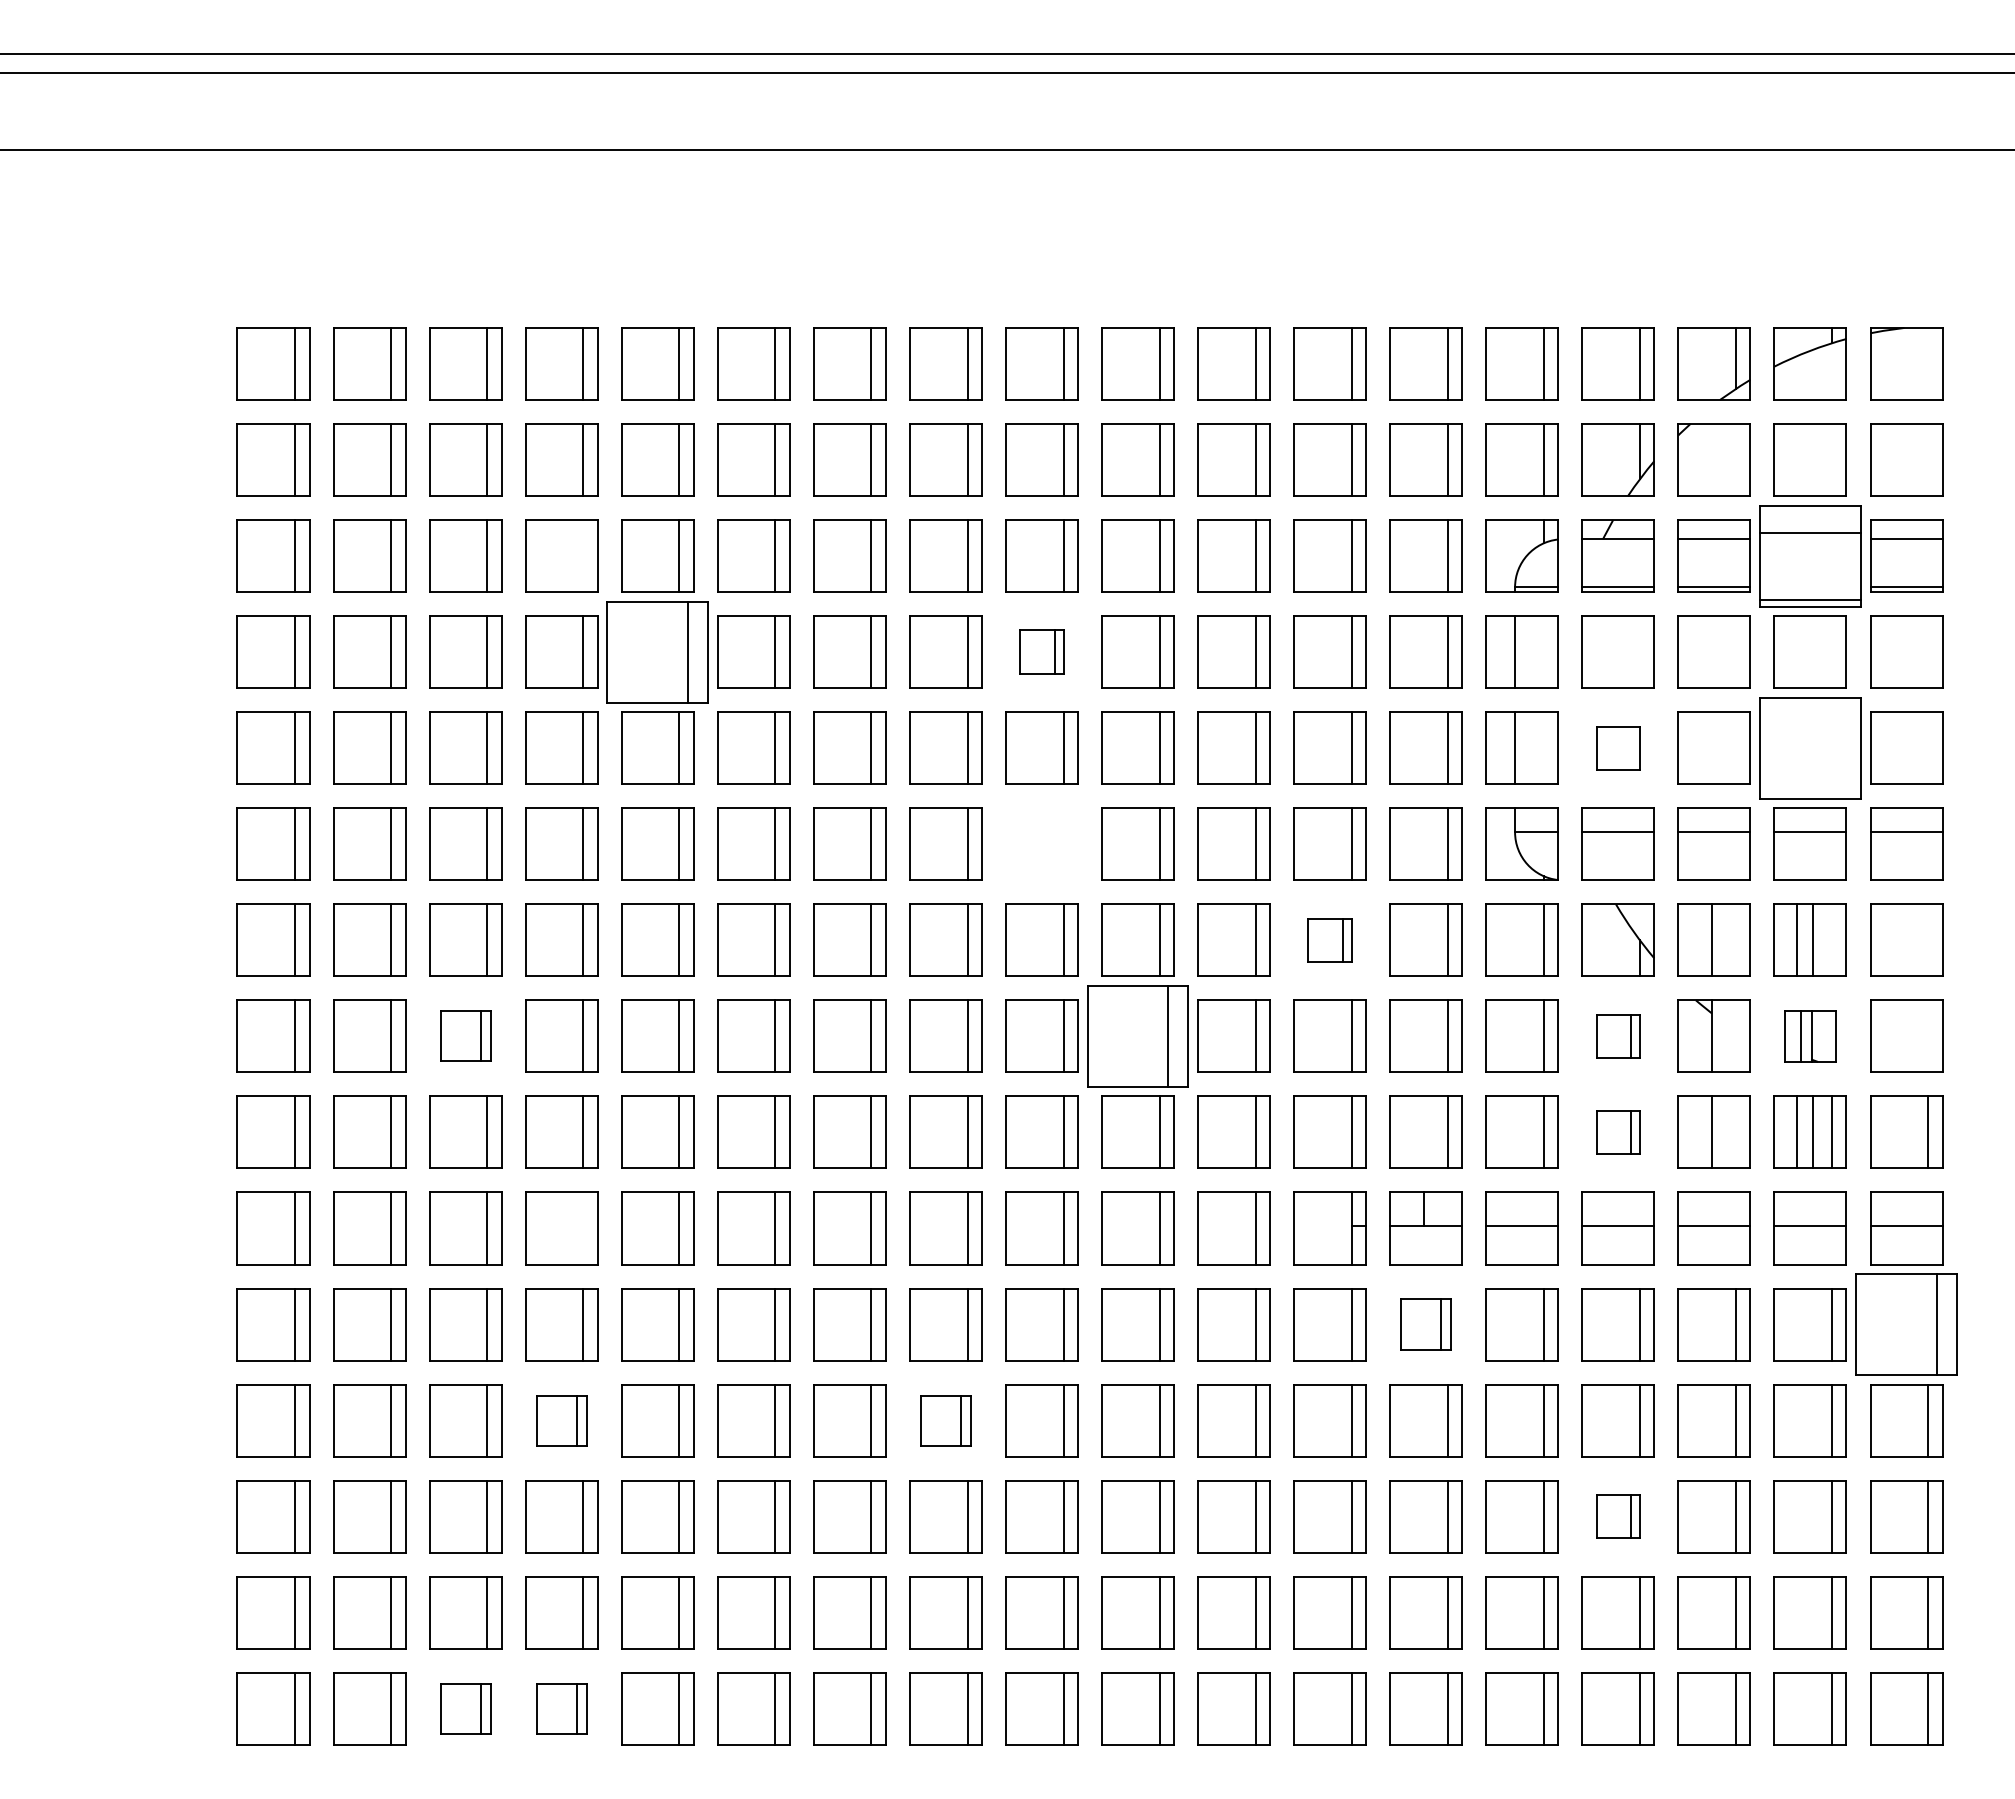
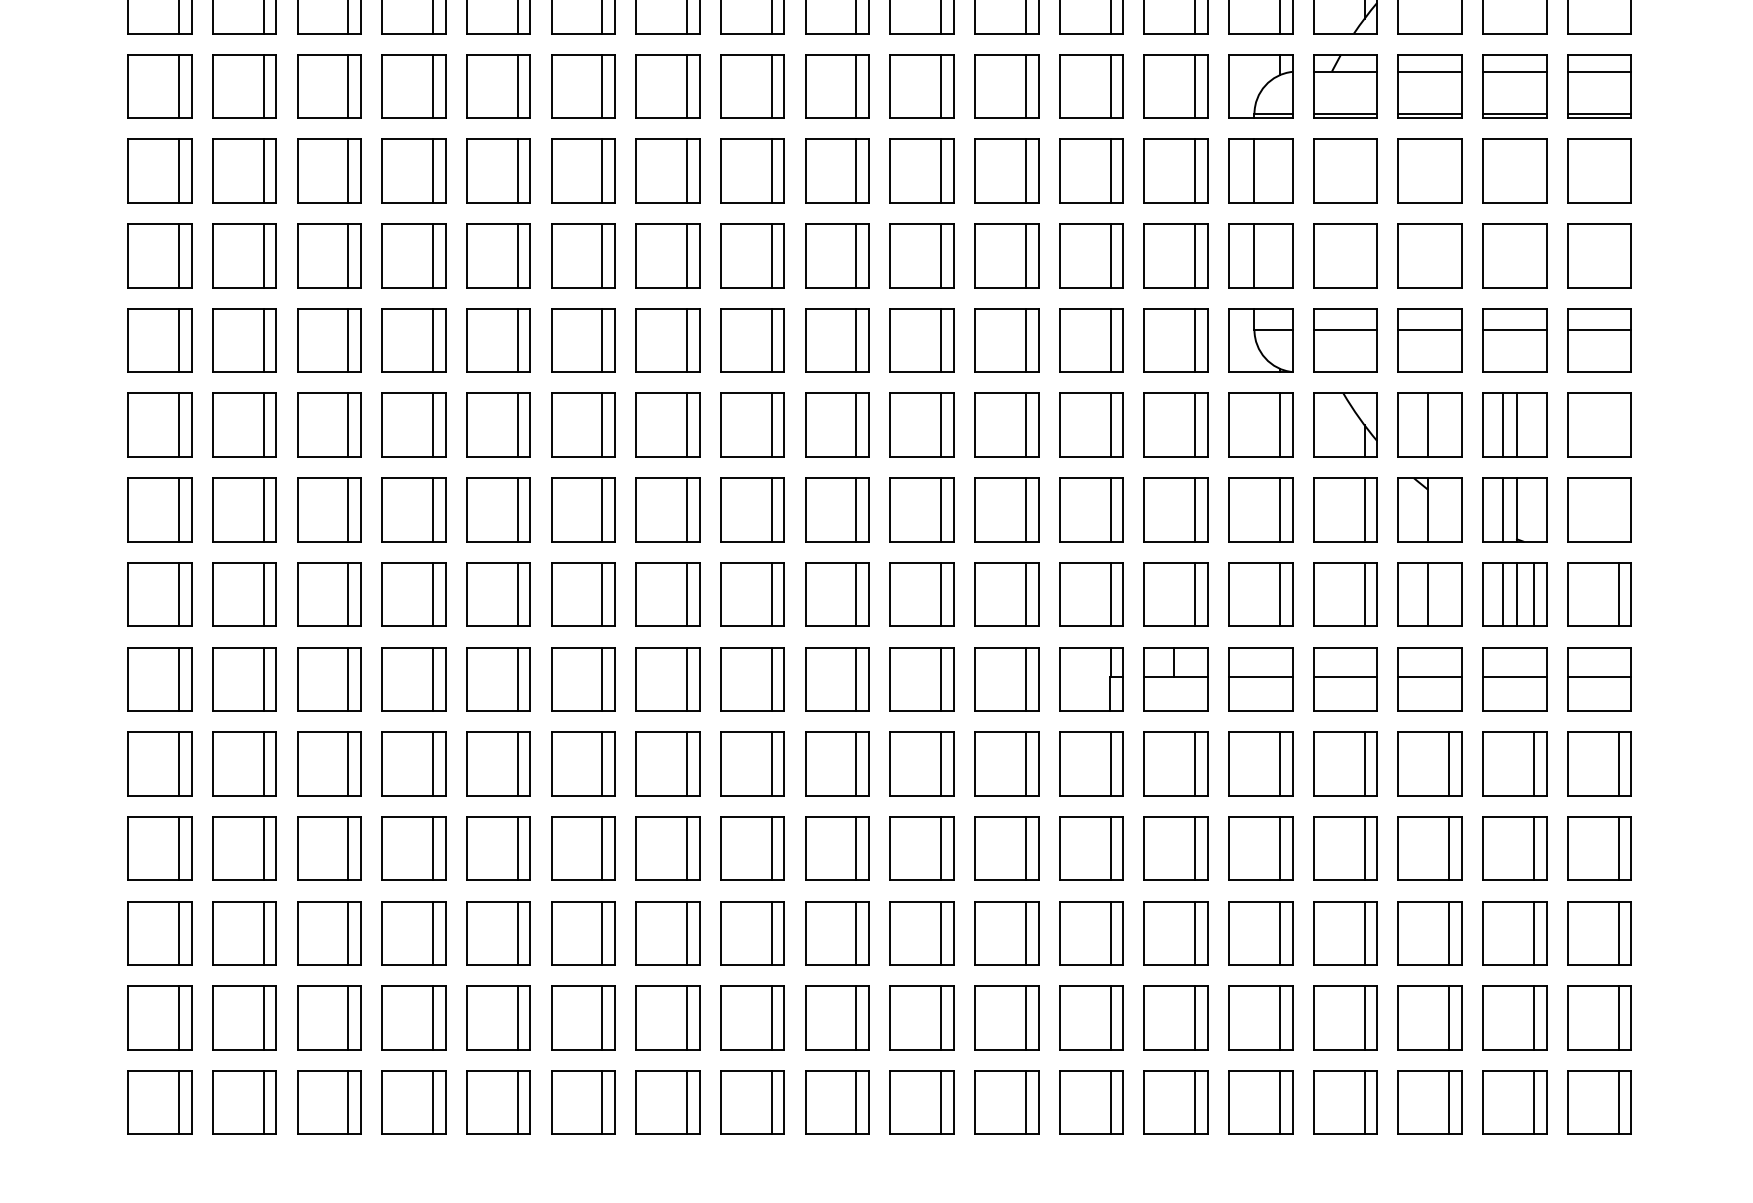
part: (1809, 555) -> (1514, 85), size x0.71
line: (583, 556) -> (433, 86), added
part: (657, 651) -> (498, 170), size x0.71
part: (1041, 651) -> (836, 170), size x1.67
part: (1617, 747) -> (1344, 255), size x1.67
part: (1809, 747) -> (1514, 255), size x0.71
part: (1041, 843) -> (836, 339), added
part: (1329, 939) -> (1090, 424), size x1.67
part: (465, 1035) -> (329, 509), size x1.43
part: (1137, 1035) -> (921, 509), size x0.71
part: (1617, 1035) -> (1344, 509), size x1.67
part: (1809, 1036) -> (1514, 510), size x1.43
part: (1617, 1131) -> (1344, 593), size x1.67
line: (583, 1228) -> (433, 679), added
part: (1425, 1324) -> (1175, 763), size x1.43
part: (1906, 1324) -> (1599, 763), size x0.71
part: (561, 1420) -> (413, 848), size x1.43
part: (945, 1420) -> (752, 848), size x1.43
part: (1617, 1516) -> (1344, 933), size x1.67
part: (465, 1708) -> (329, 1102), size x1.43
part: (561, 1708) -> (413, 1102), size x1.43

